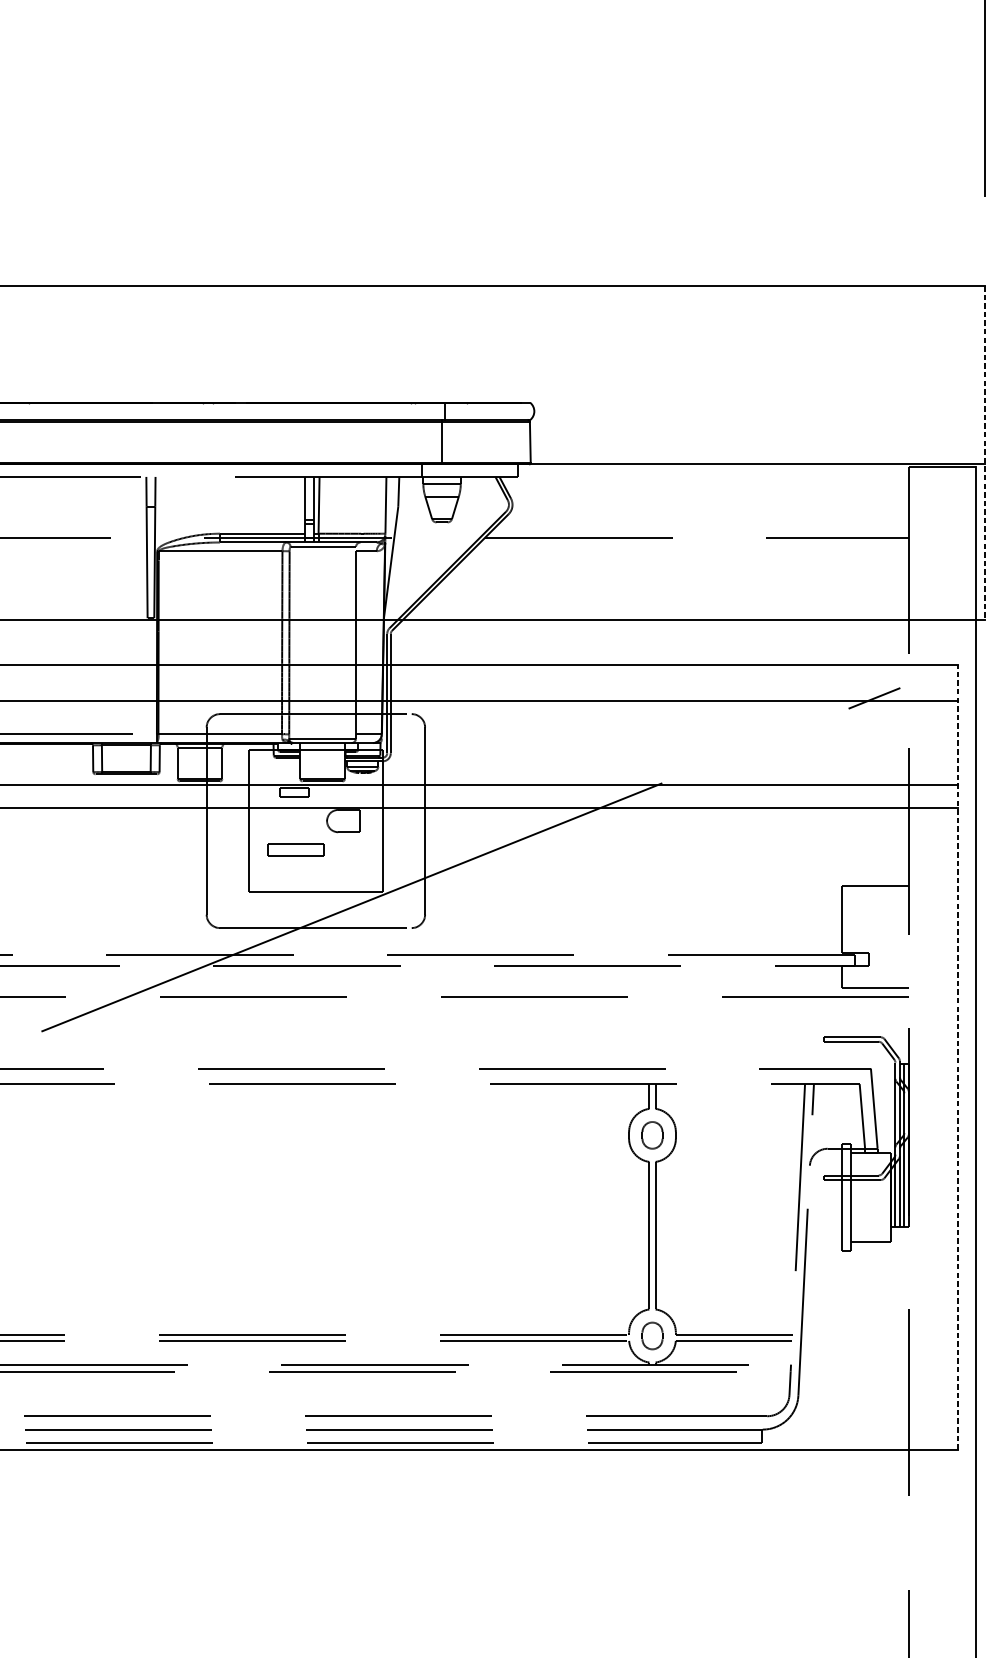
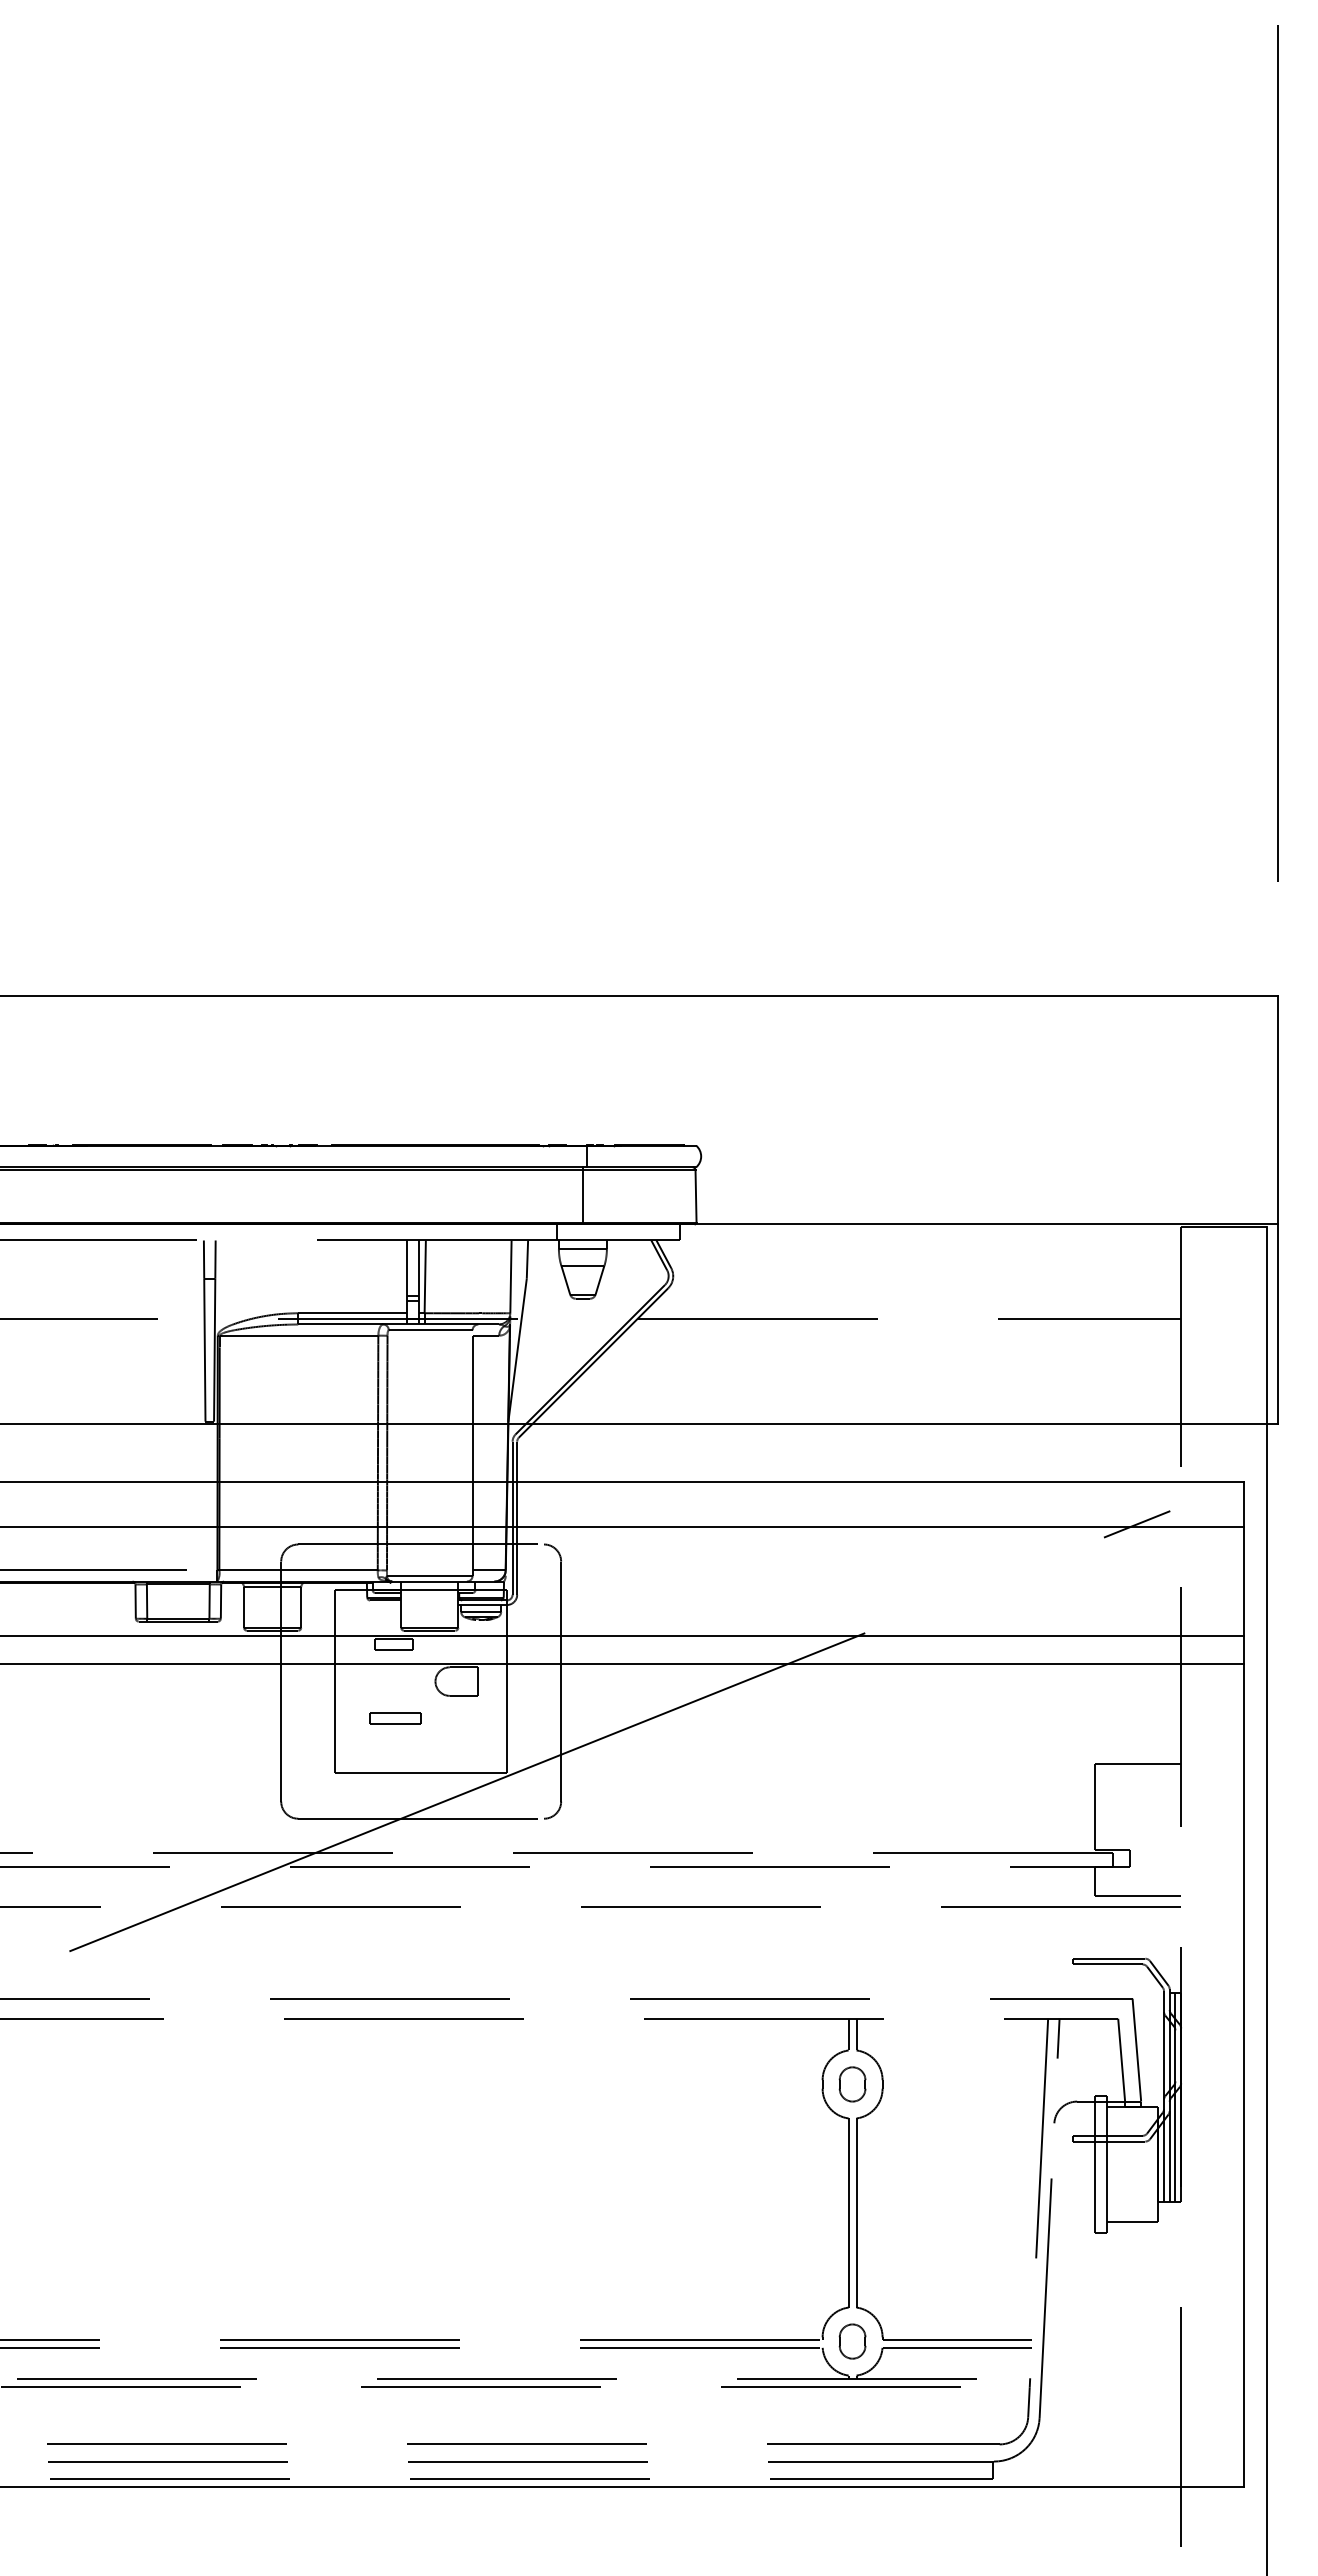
line: (984, 453) -> (1278, 1210), dashed -> solid
part: (295, 849) -> (395, 1718), size x0.71
line: (958, 1057) -> (1244, 1984), dashed -> solid

